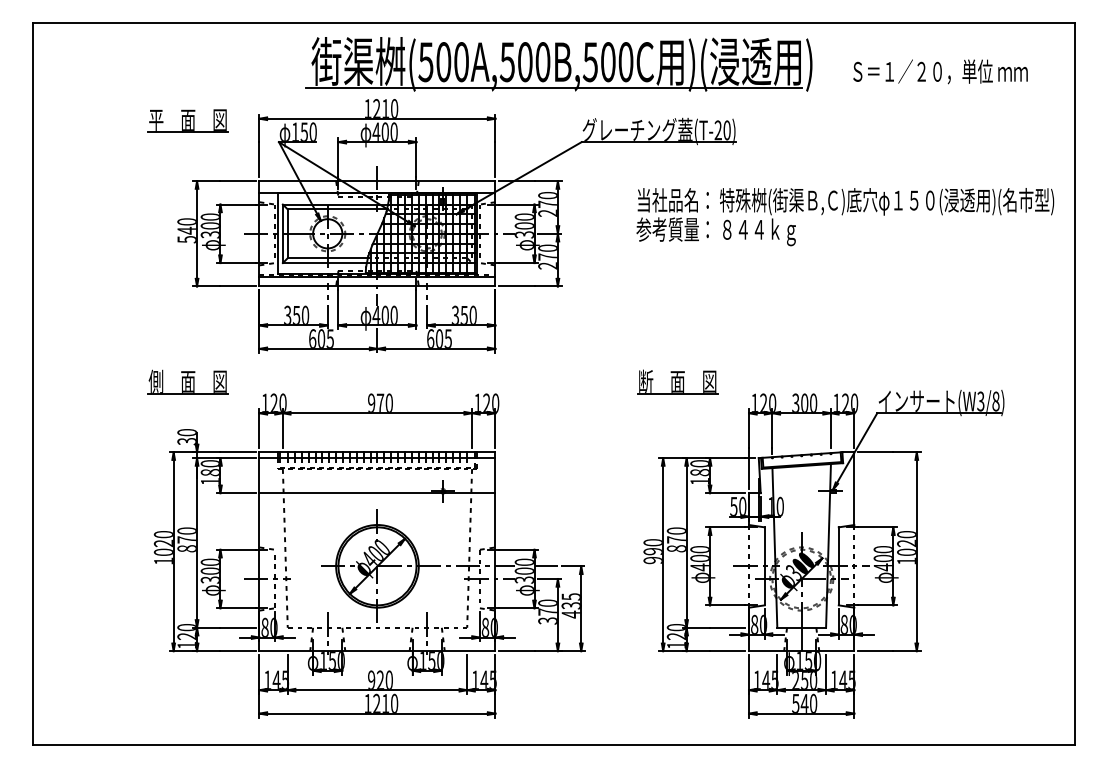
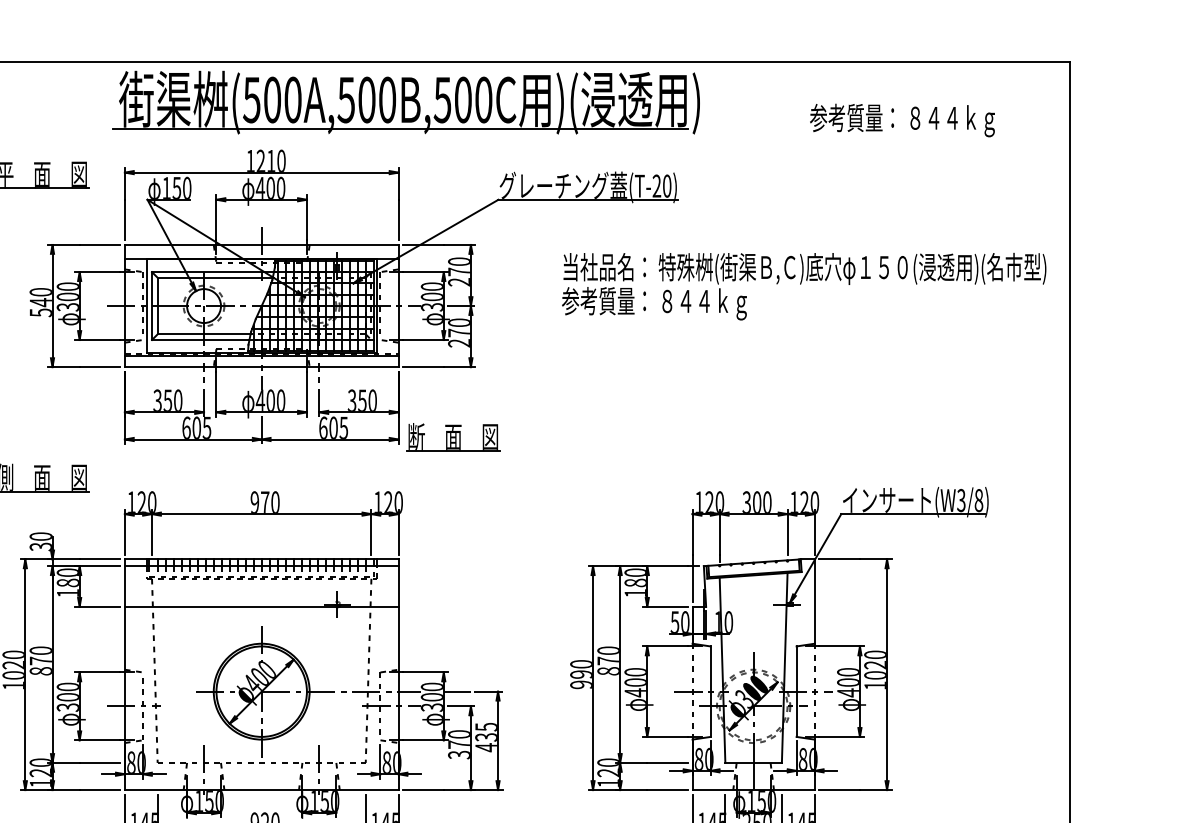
part: (558, 64) -> (405, 102), moved
text: (938, 73) -> (912, 120), Ｓ＝１／２０，単位 ｍｍ -> 参考質量： ８４４ｋｇ
part: (677, 381) -> (453, 436), moved

